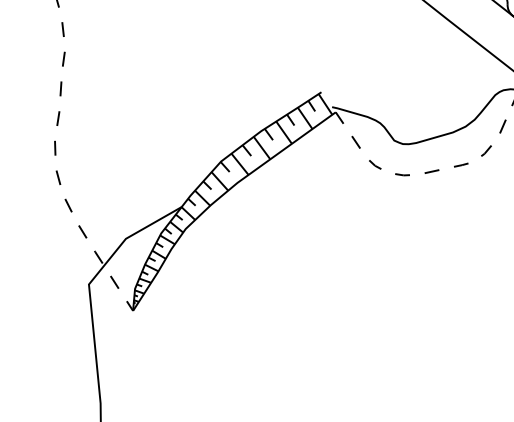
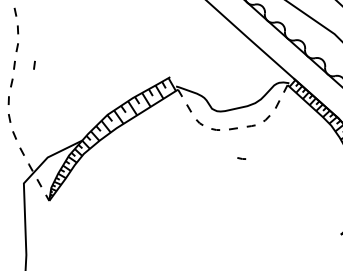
line: (94, 85) -> (34, 64), added
part: (448, 220) -> (241, 158), added

